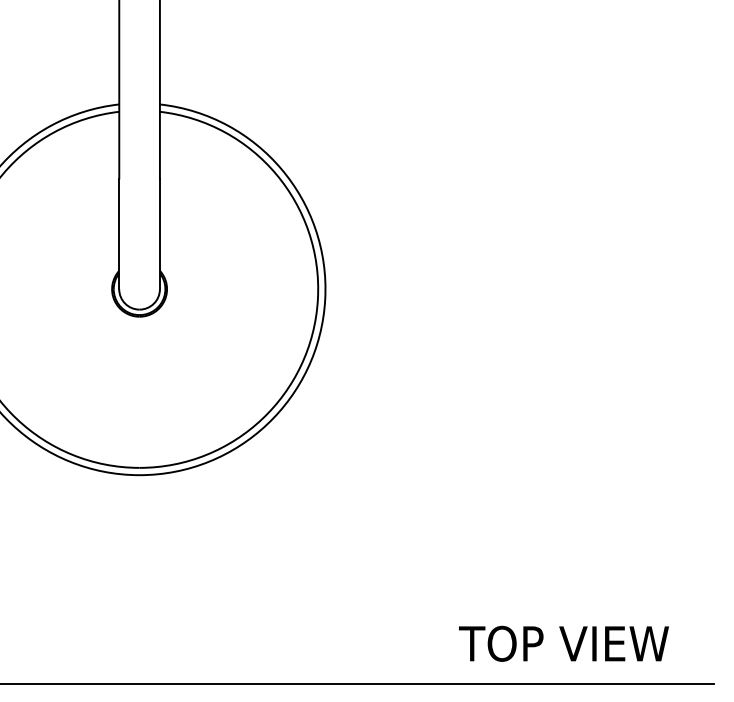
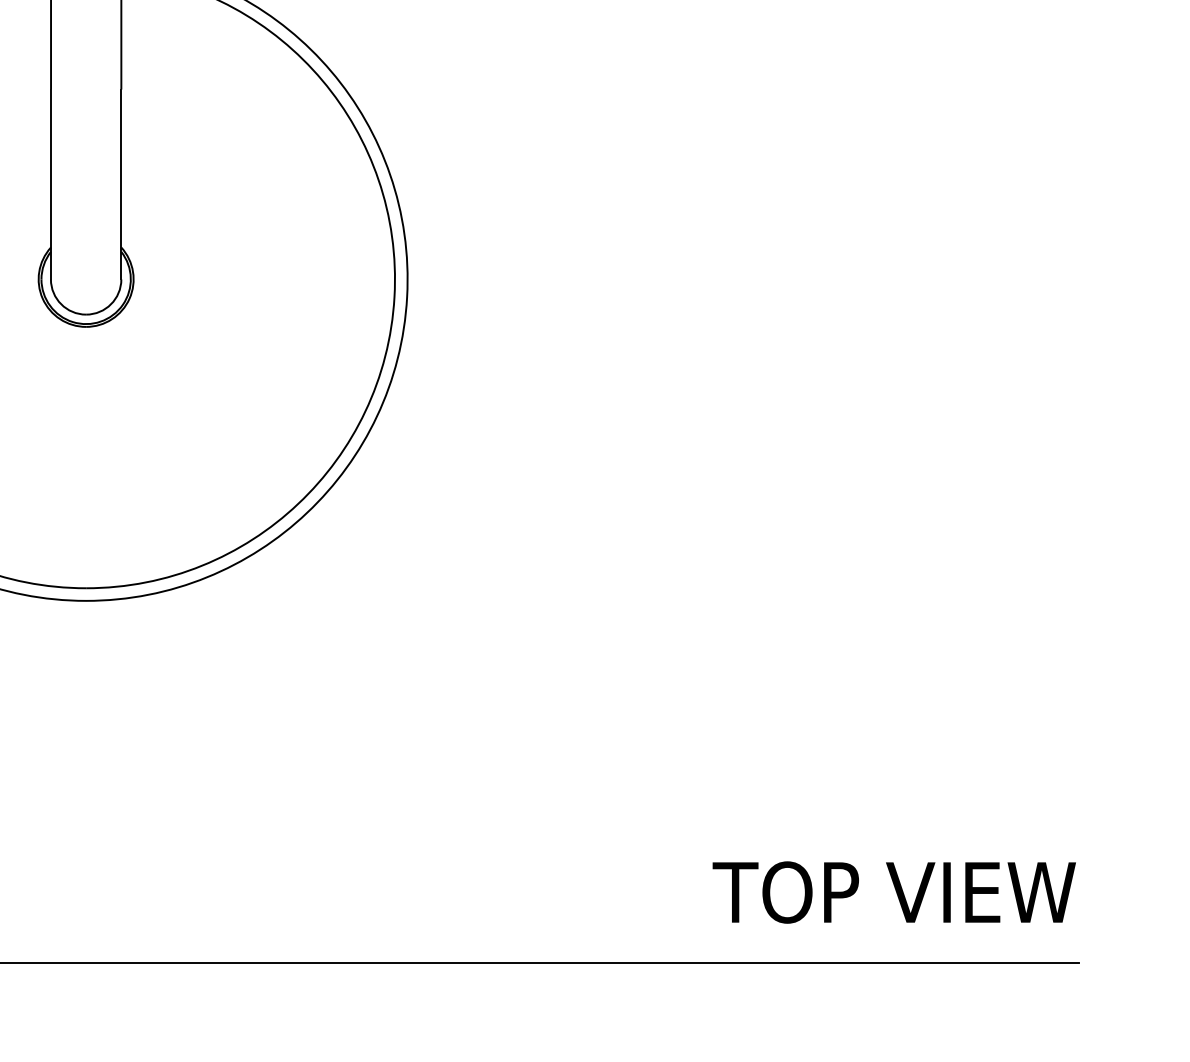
text: (563, 643) -> (893, 891), moved

